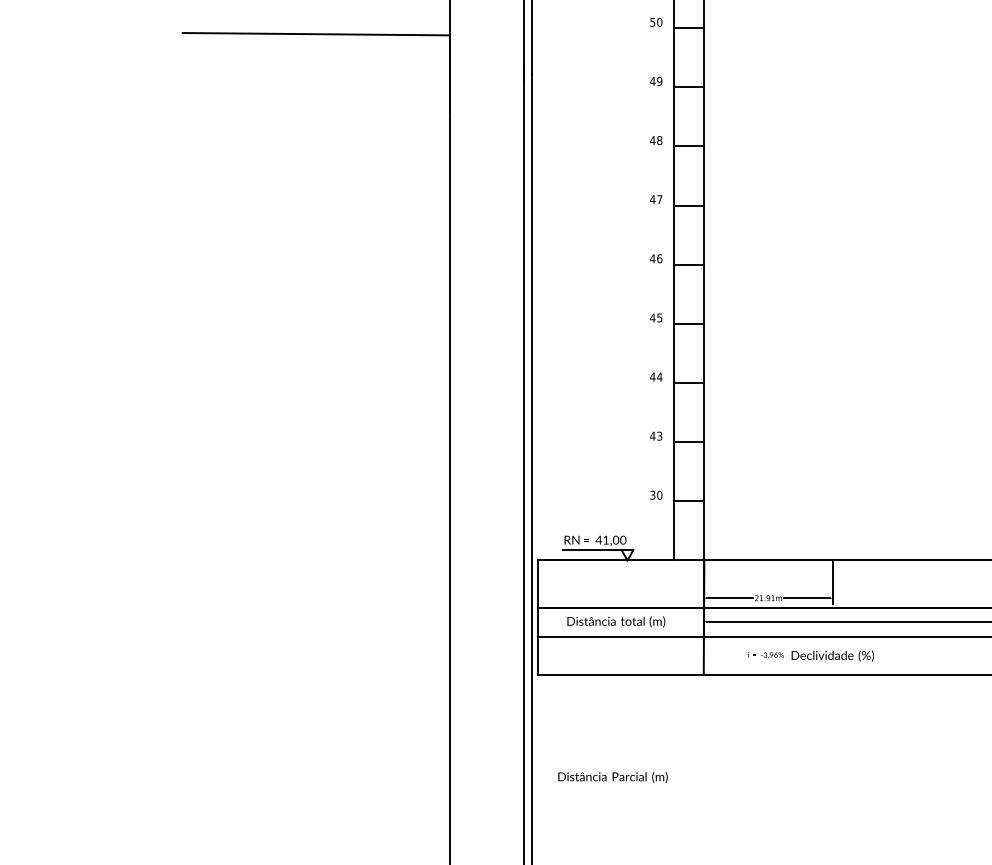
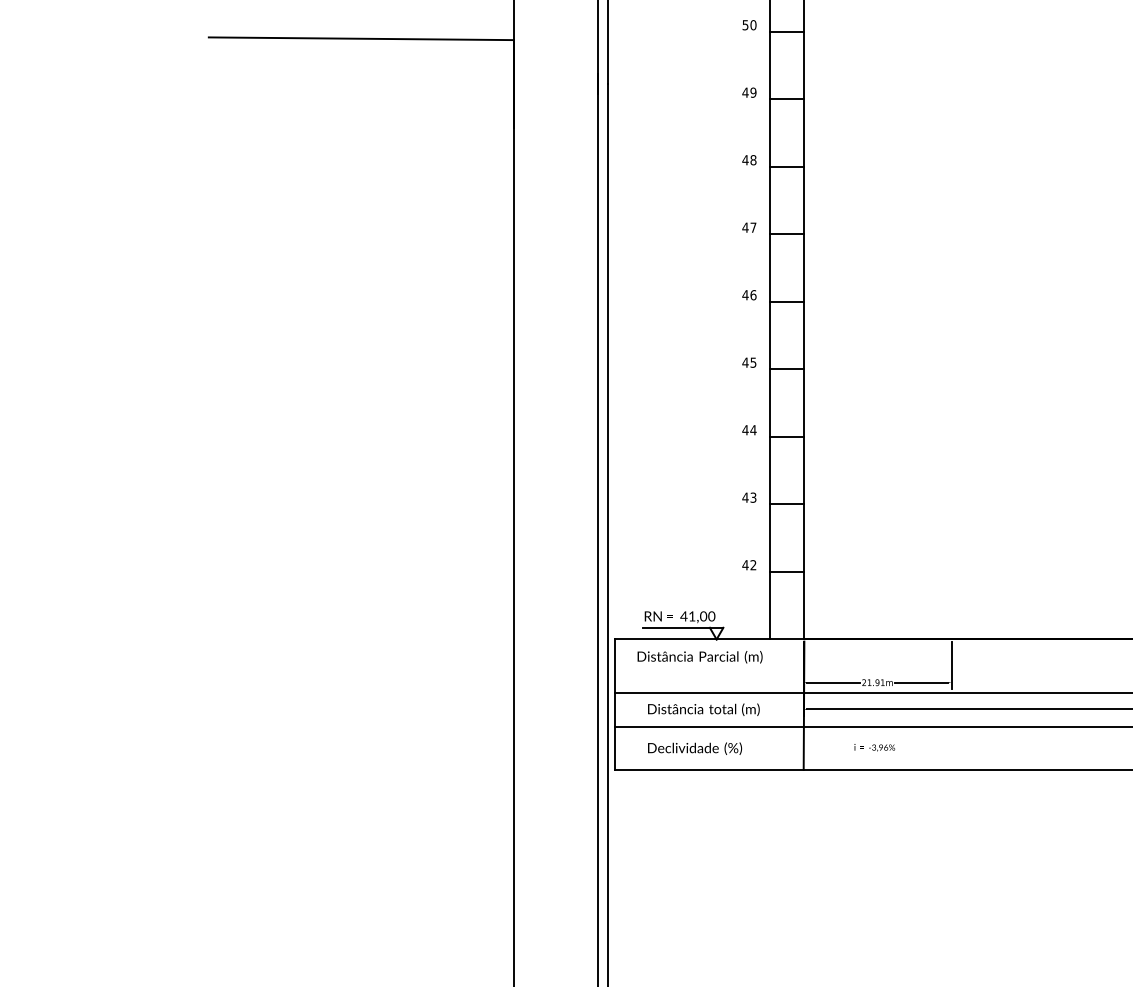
text: (656, 495) -> (749, 565), 30 -> 42
text: (833, 655) -> (695, 748), moved
text: (612, 777) -> (699, 657), moved

